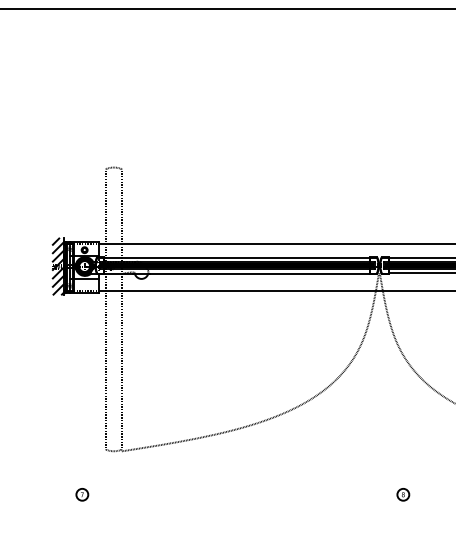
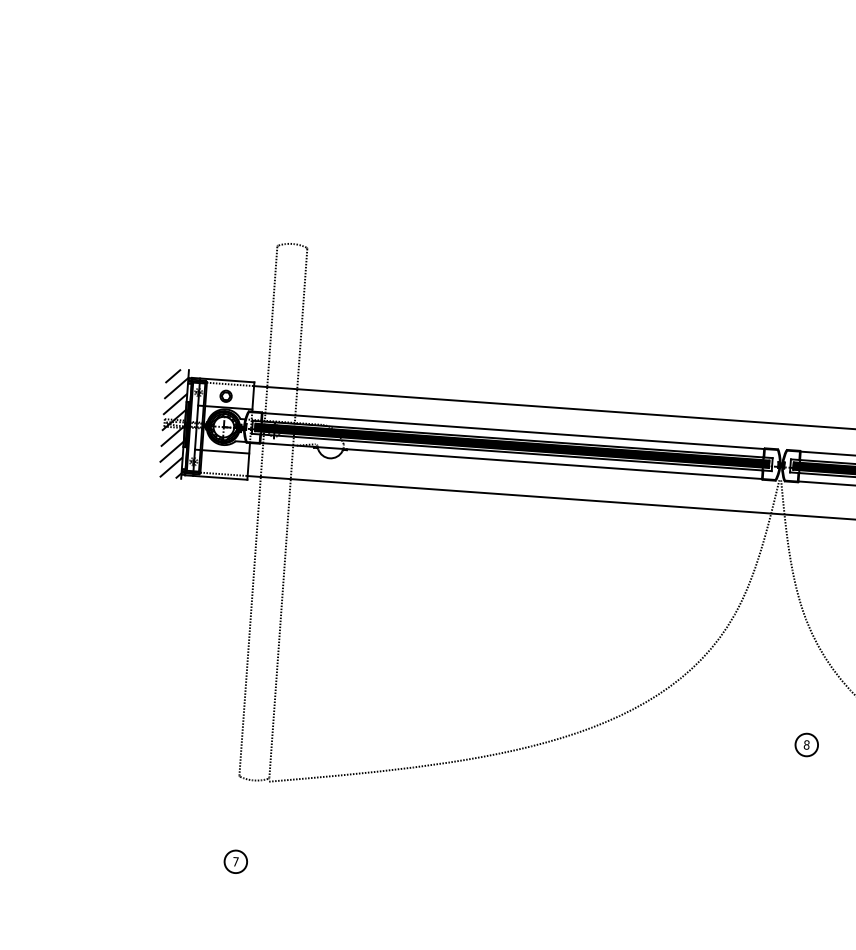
part: (82, 494) -> (236, 861), moved
part: (403, 494) -> (807, 744), moved

